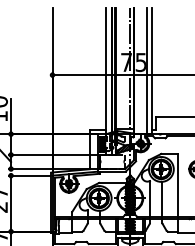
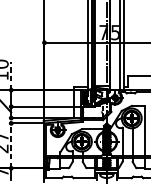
line: (11, 116) -> (11, 75), solid -> dashed
line: (11, 203) -> (11, 145), solid -> dashed

